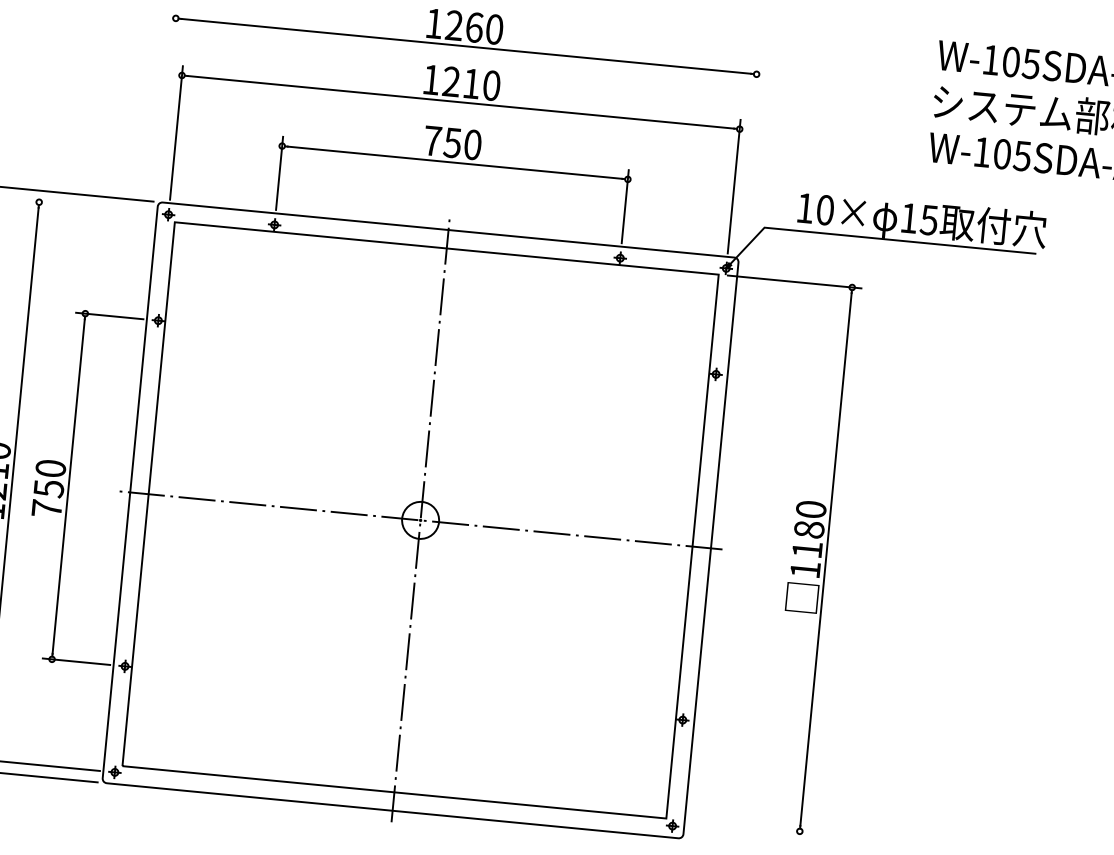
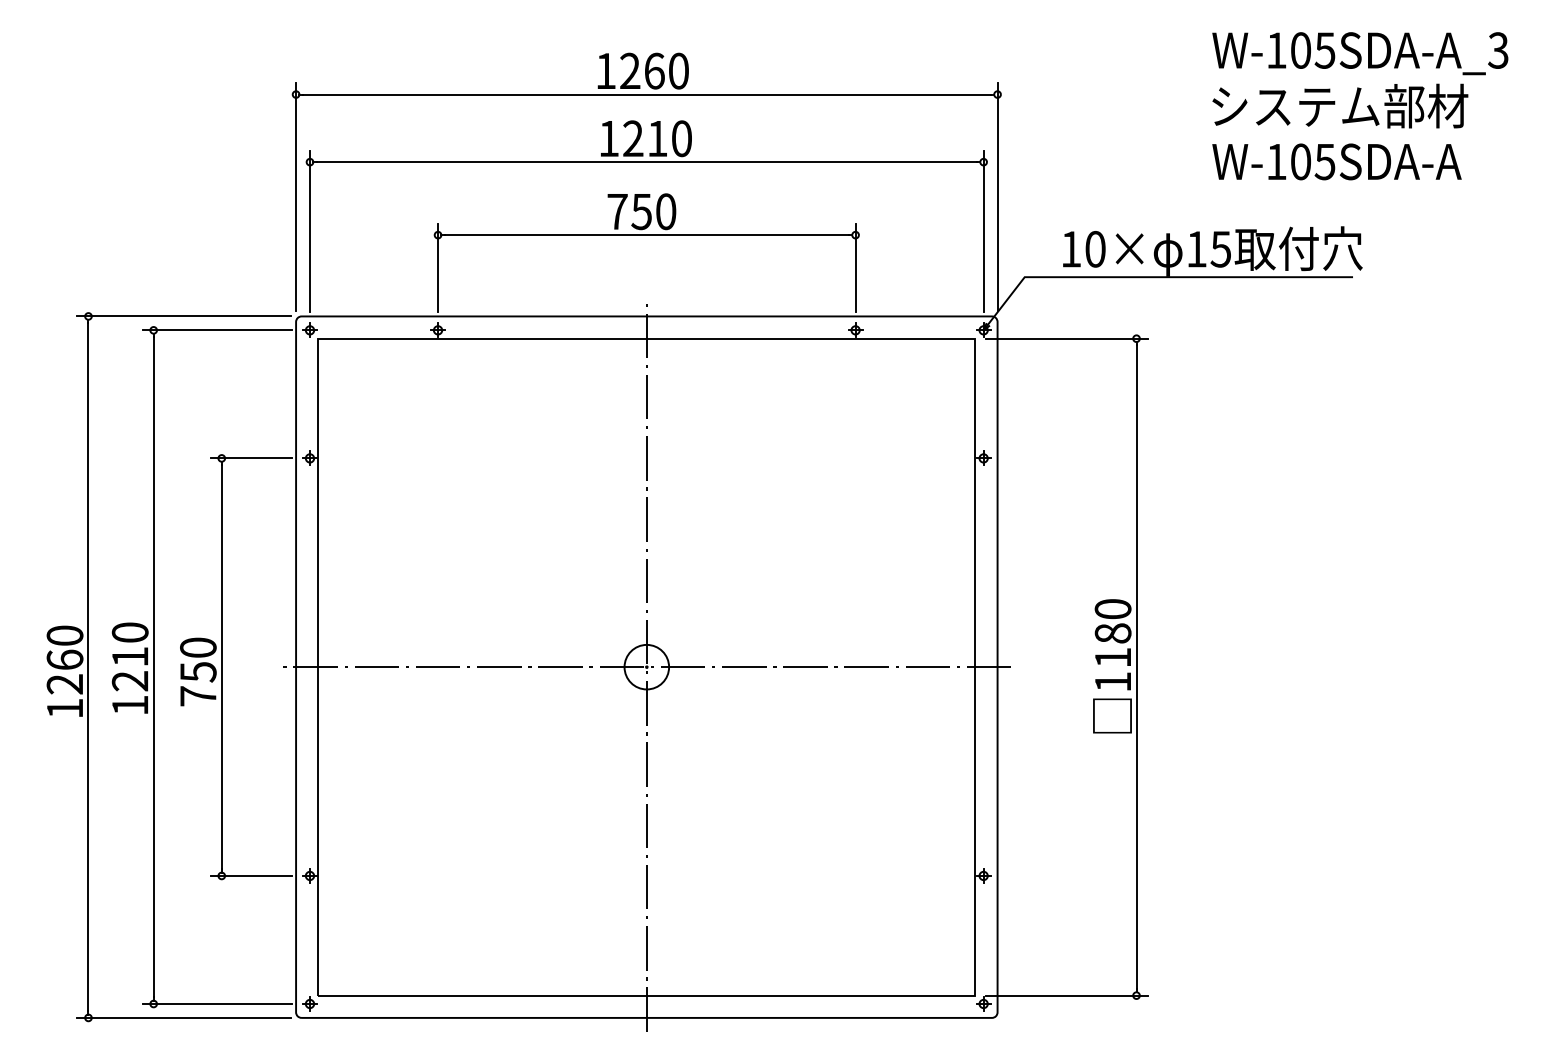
line: (168, 102) -> (296, 196), added
line: (748, 158) -> (997, 196), added
line: (91, 207) -> (216, 330), added
line: (741, 825) -> (1066, 995), added

